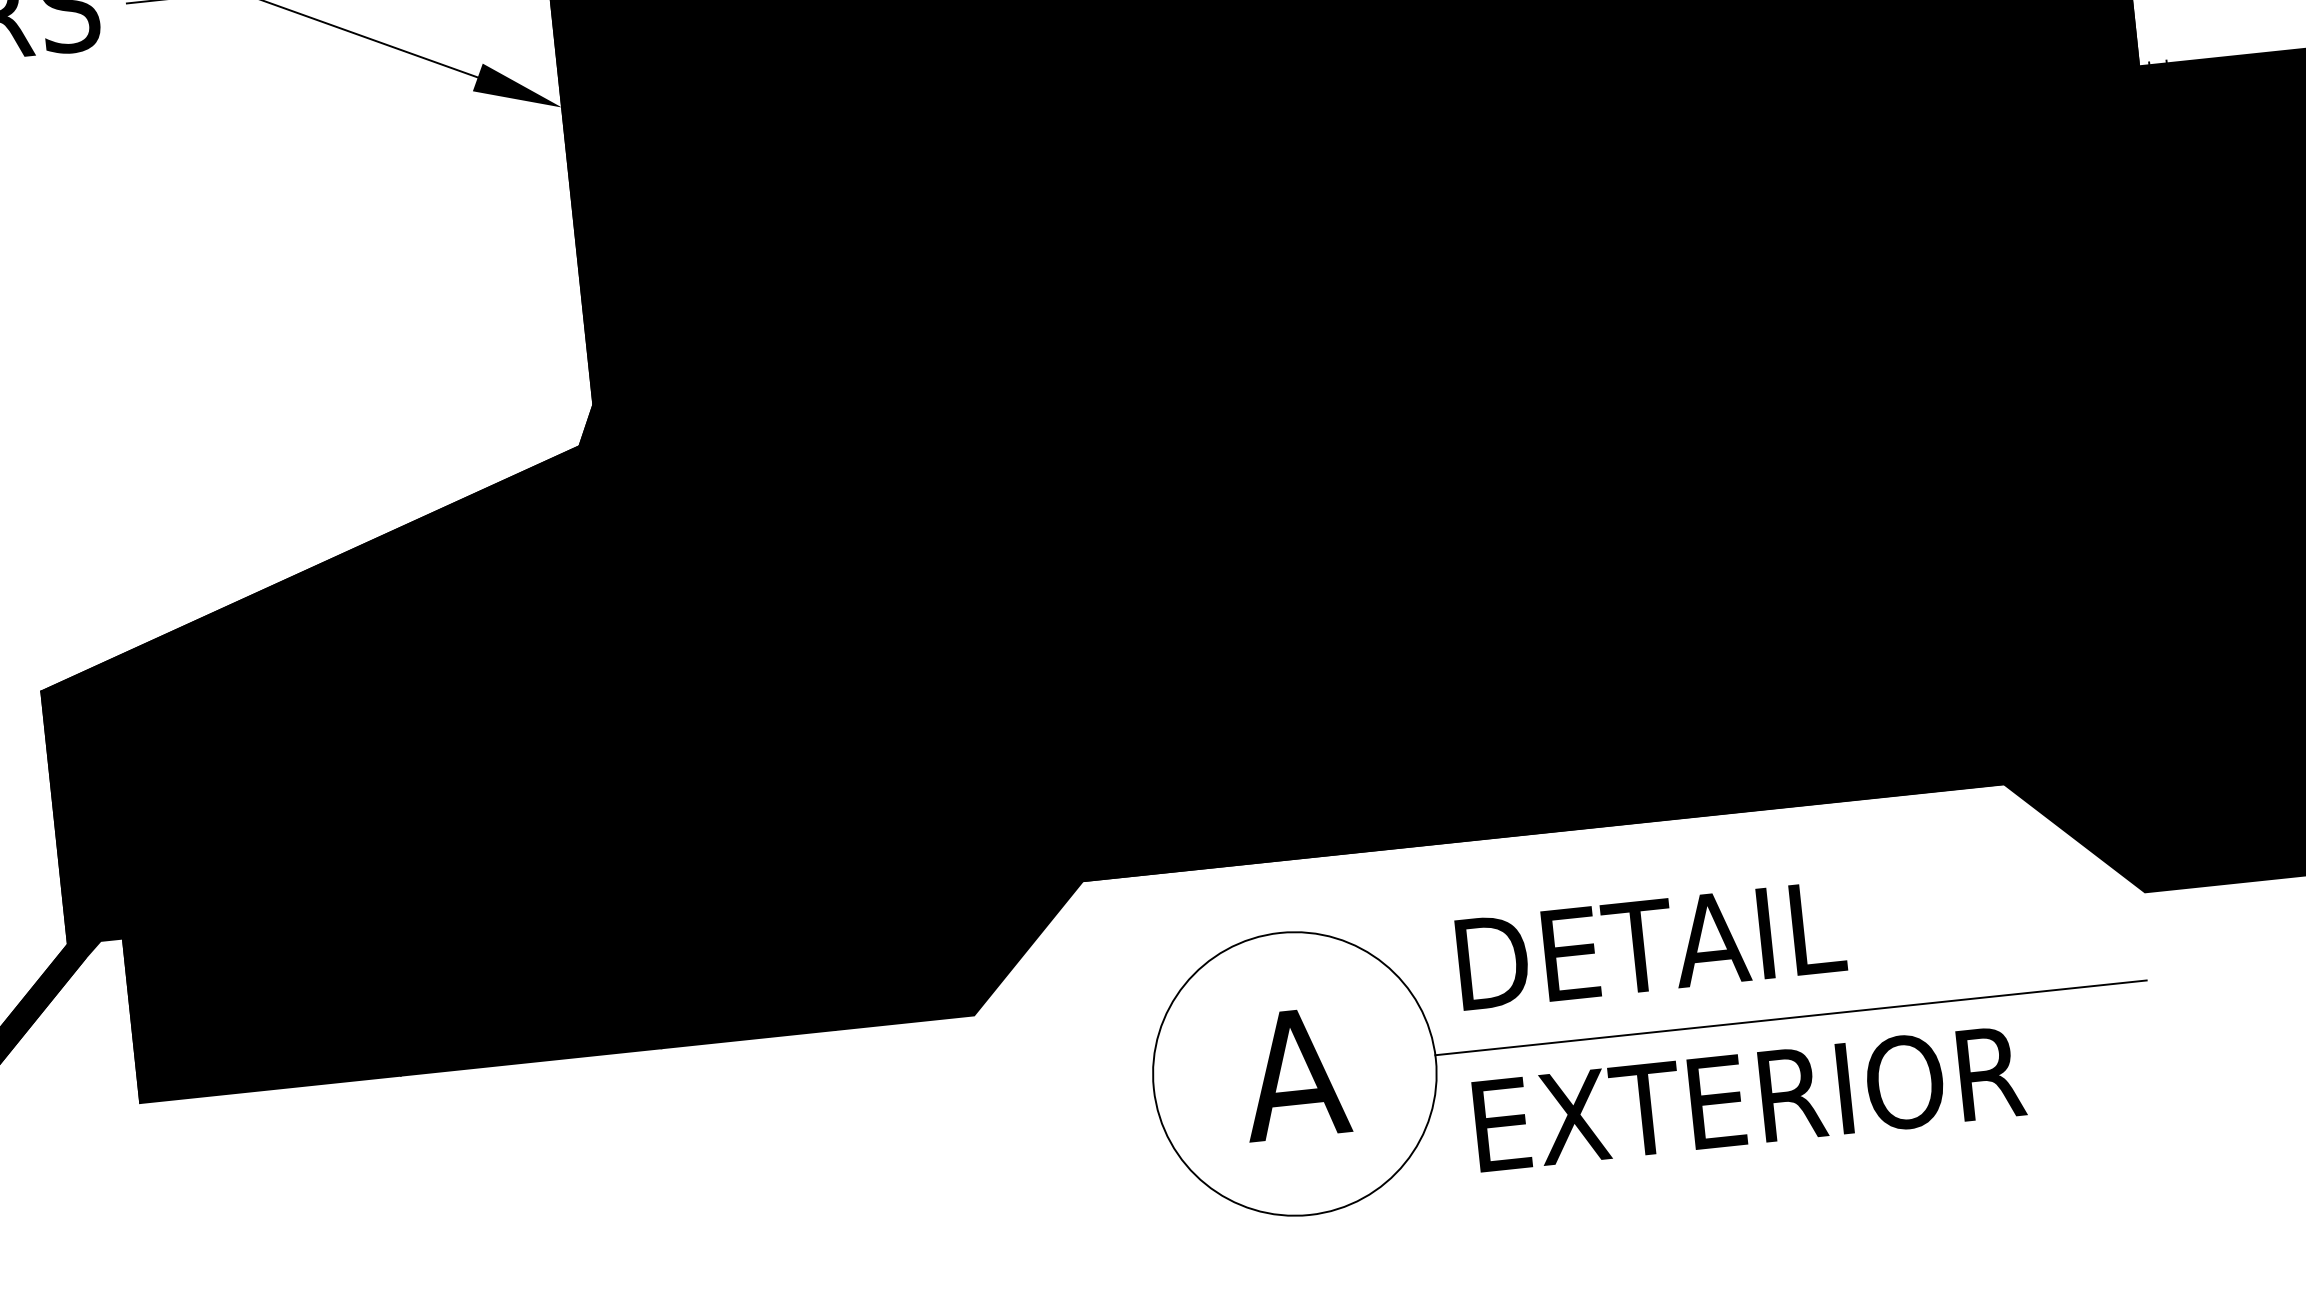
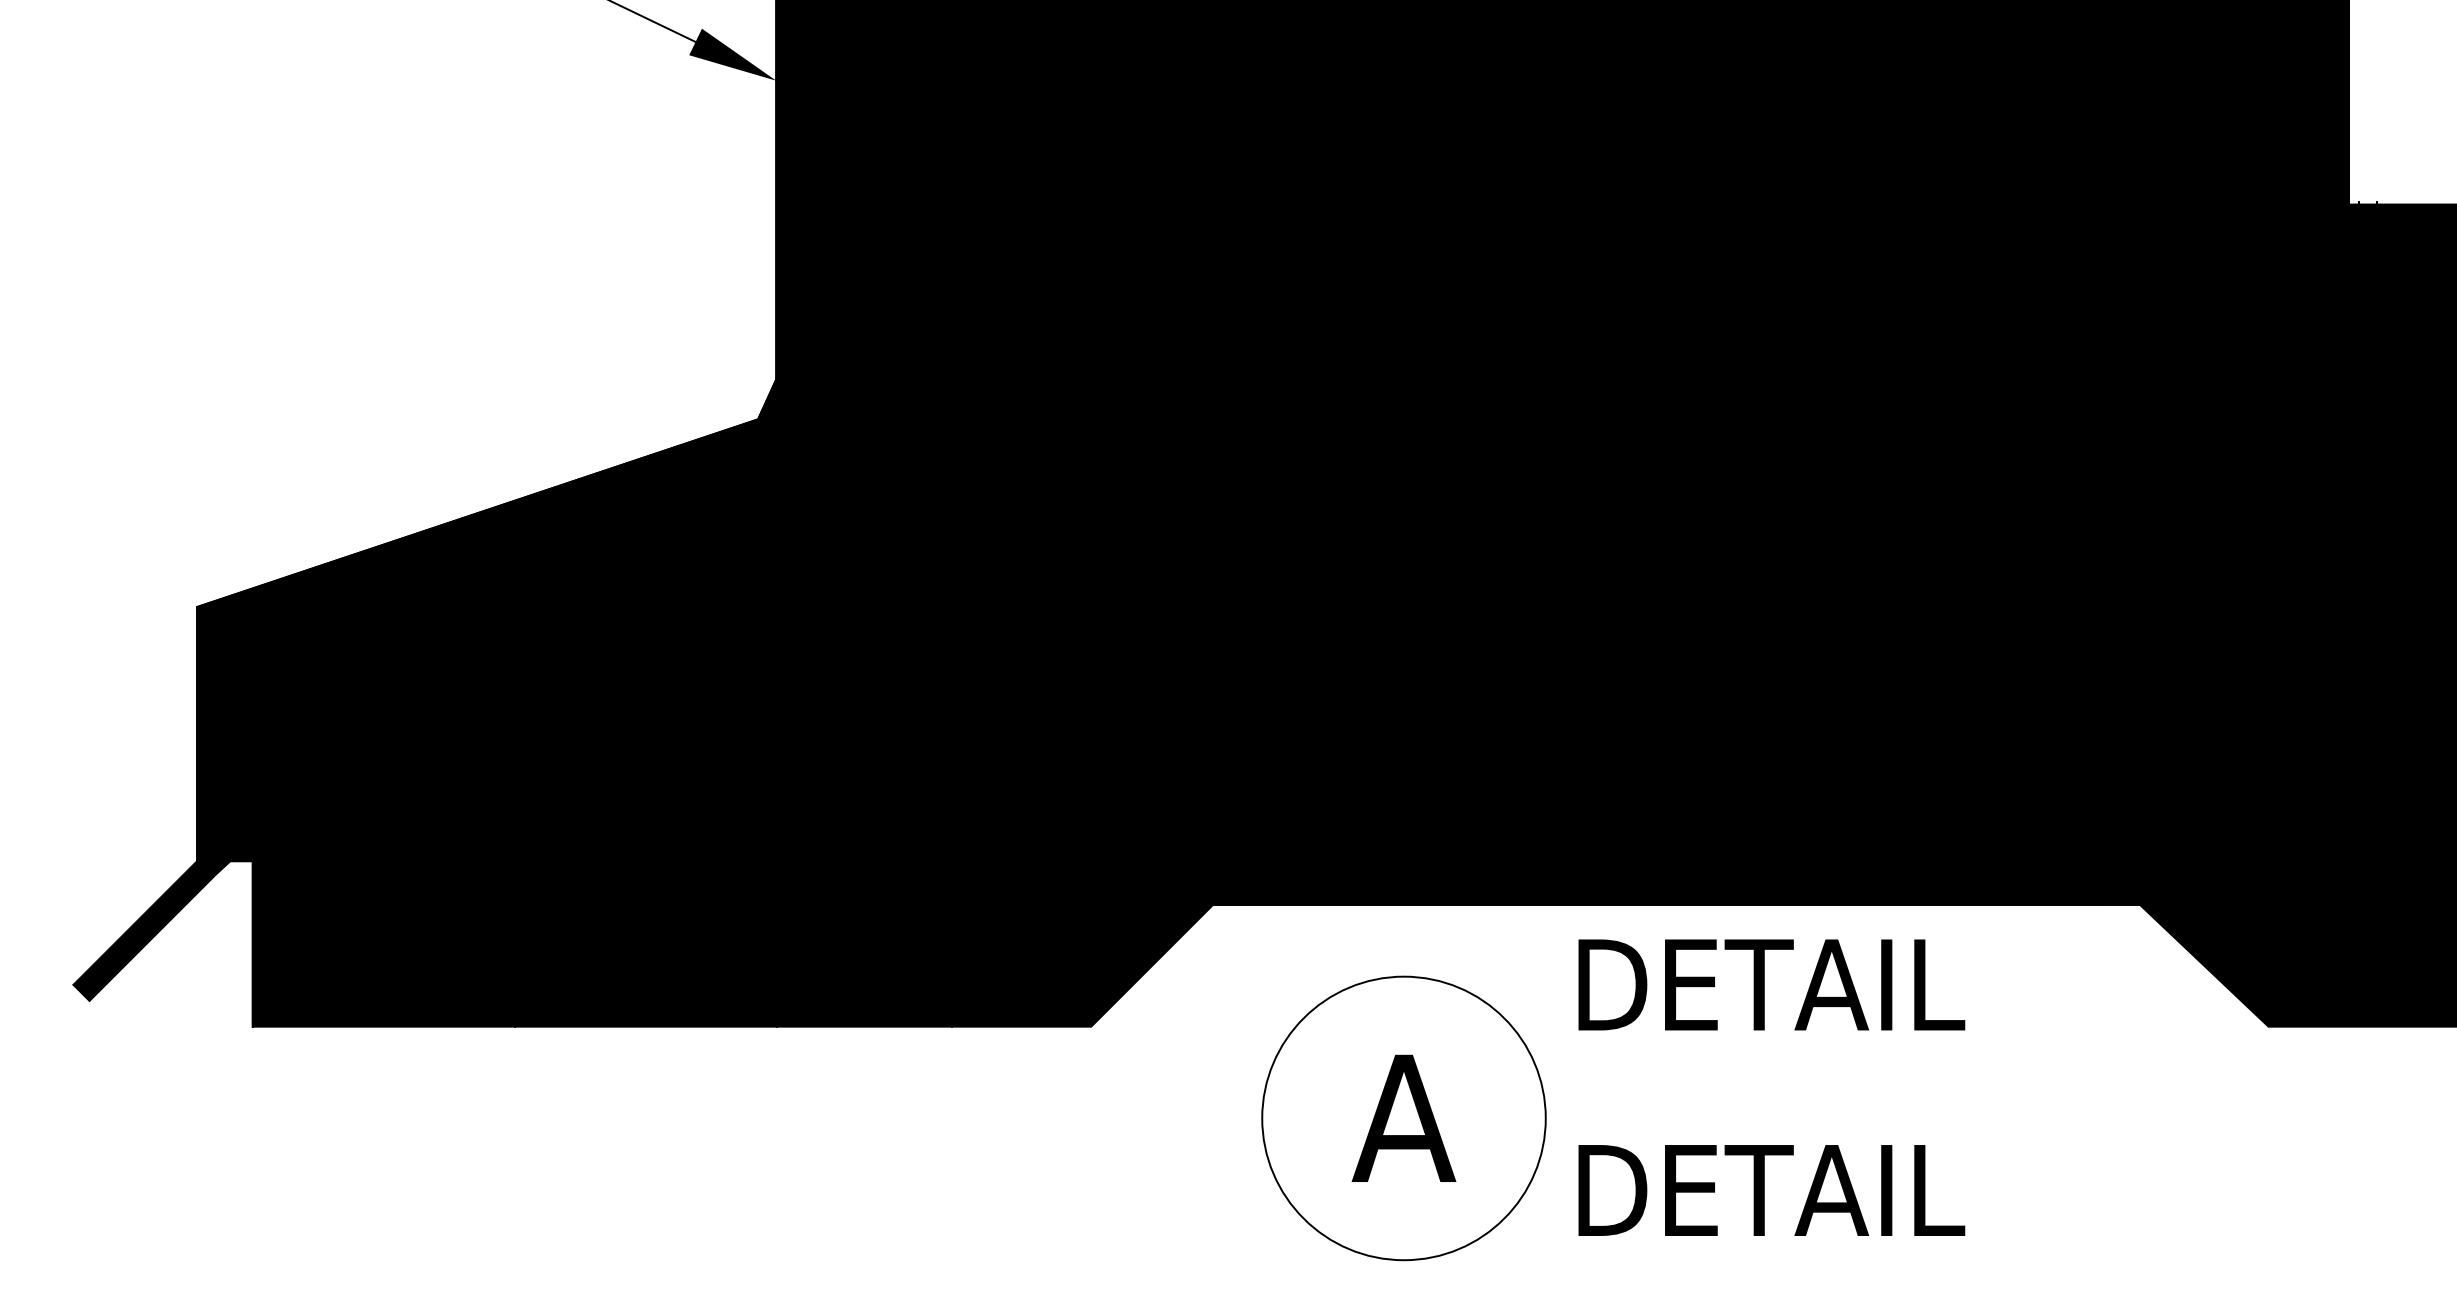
text: (1650, 945) -> (1771, 984), moved
line: (1790, 1017) -> (1902, 1114), removed
text: (1754, 1098) -> (1858, 1190), EXTERIOR -> DETAIL

